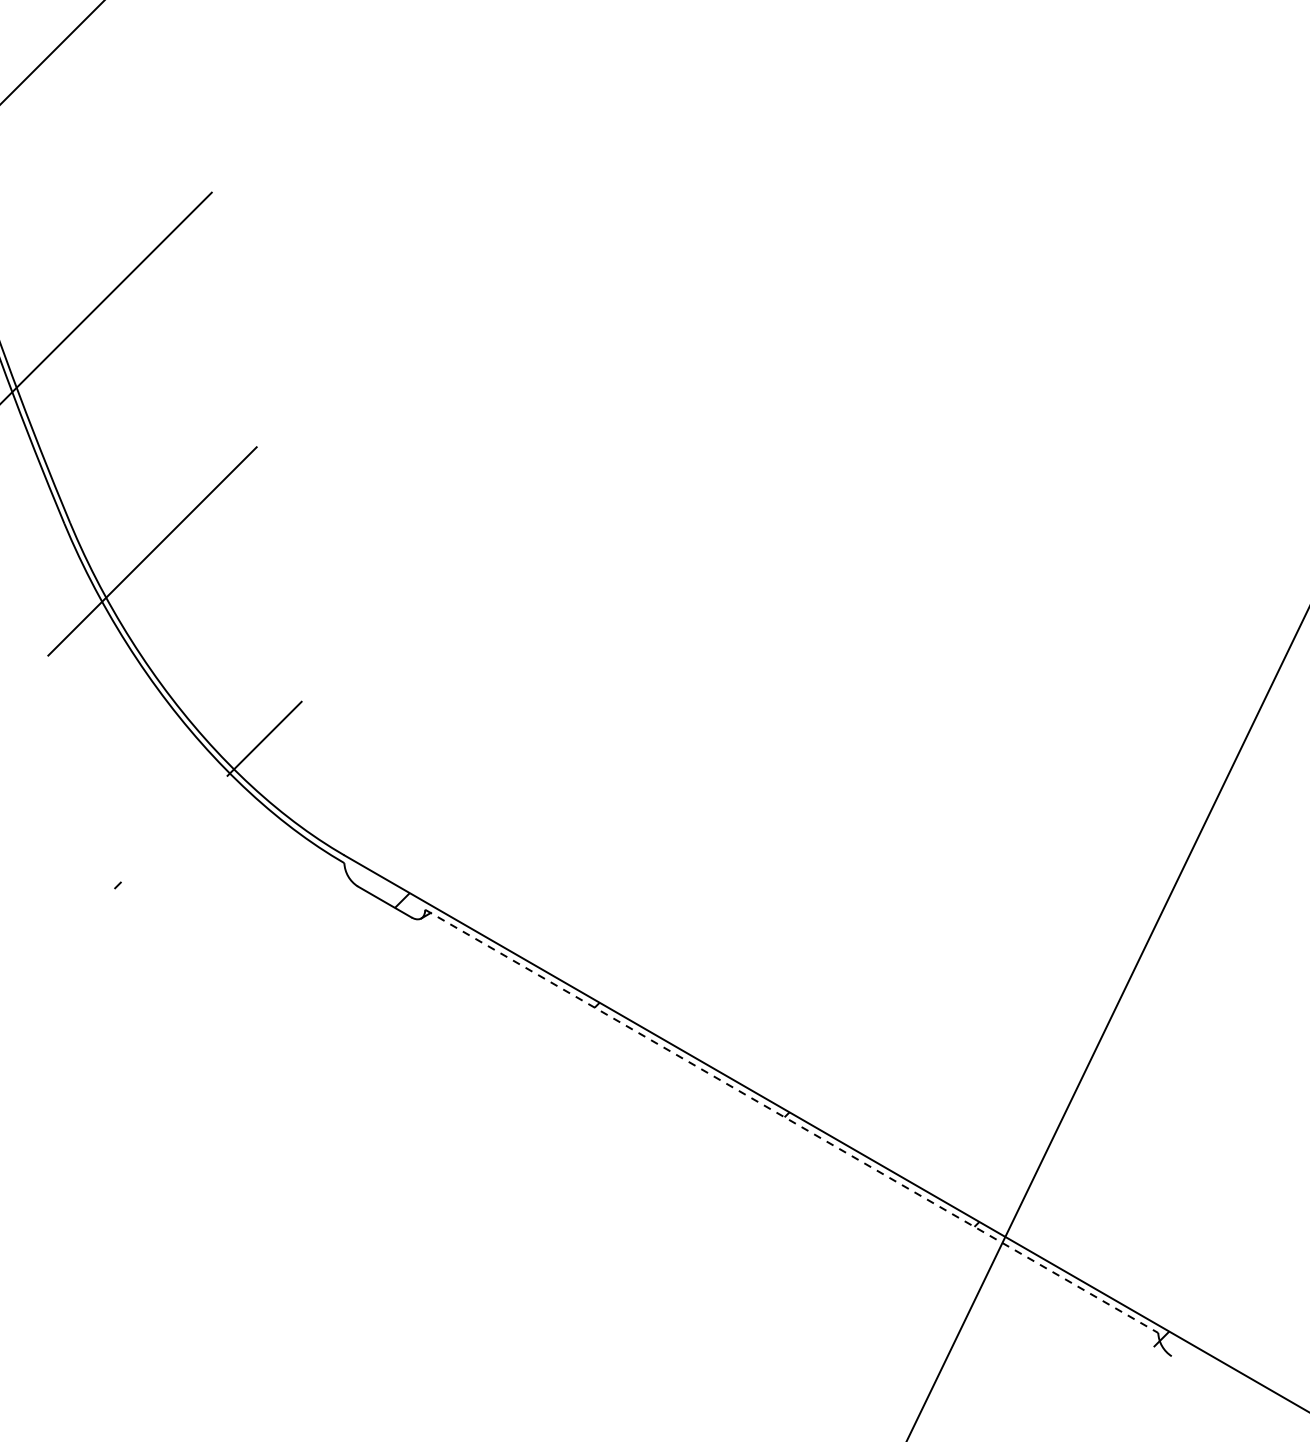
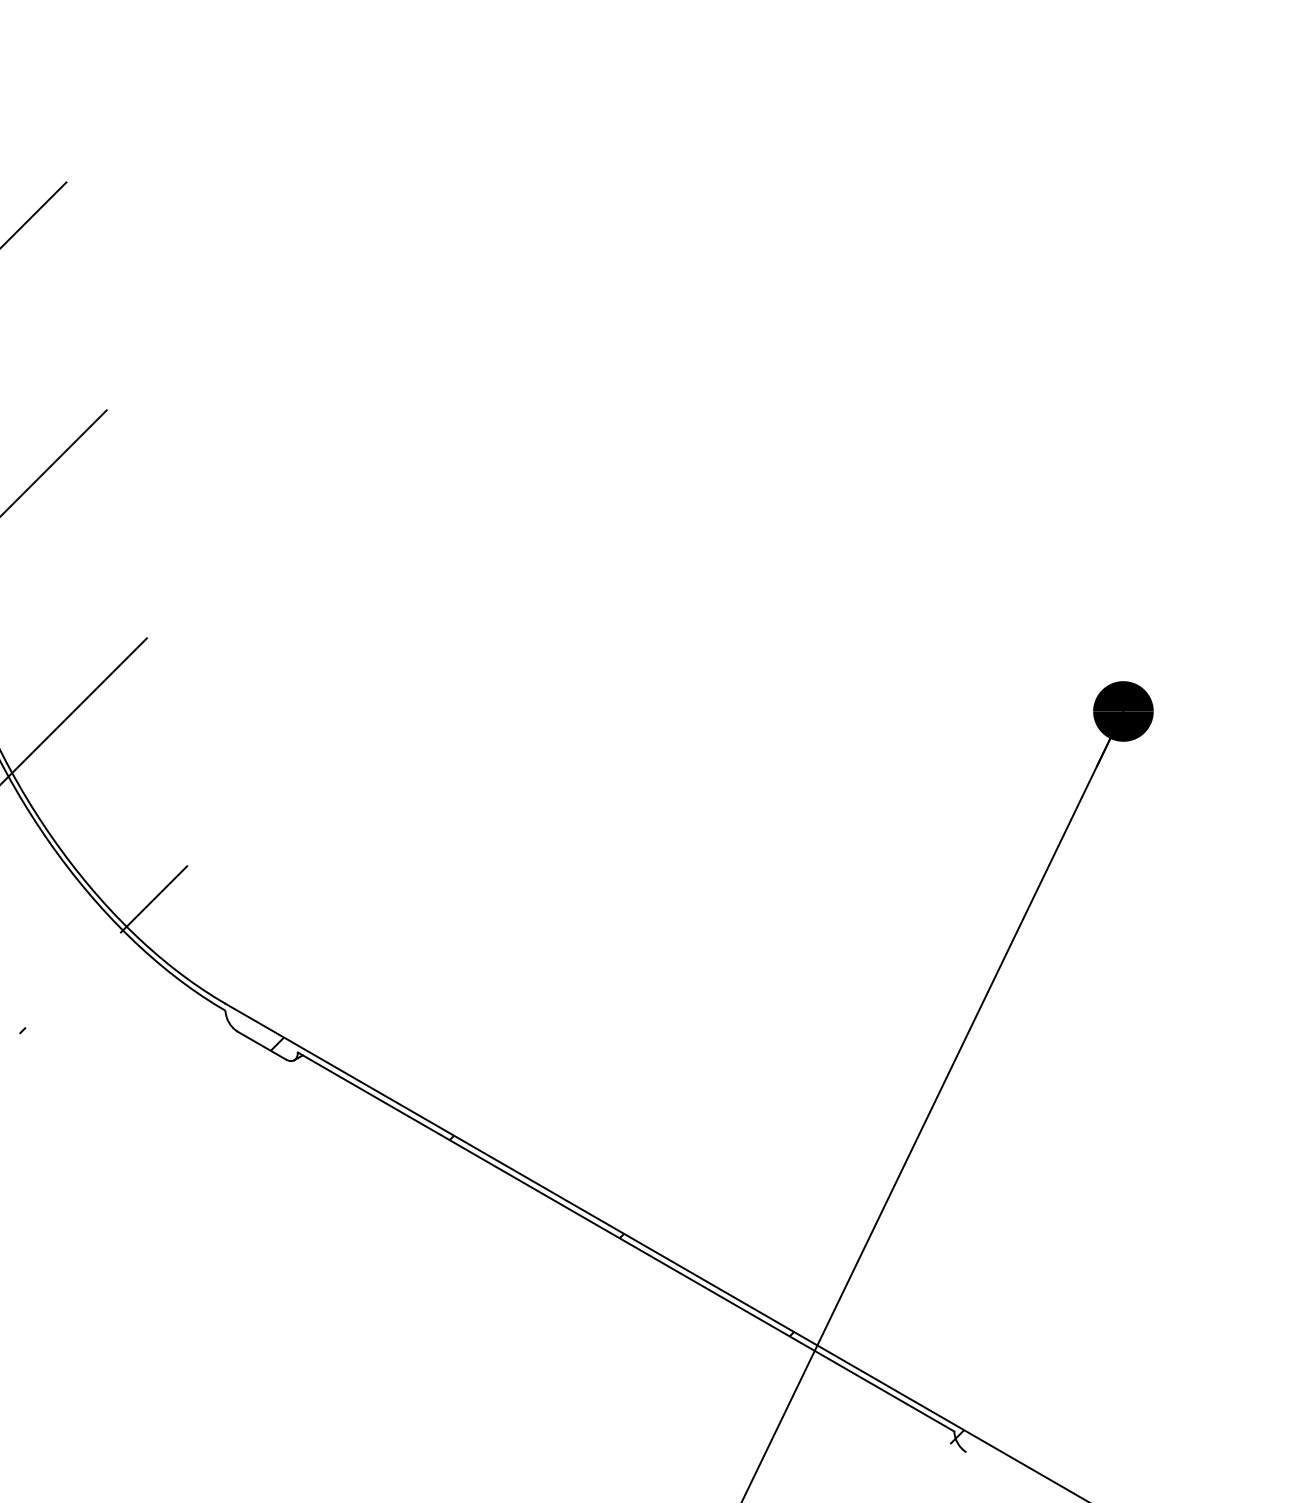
line: (792, 1120) -> (626, 1241), dashed -> solid

